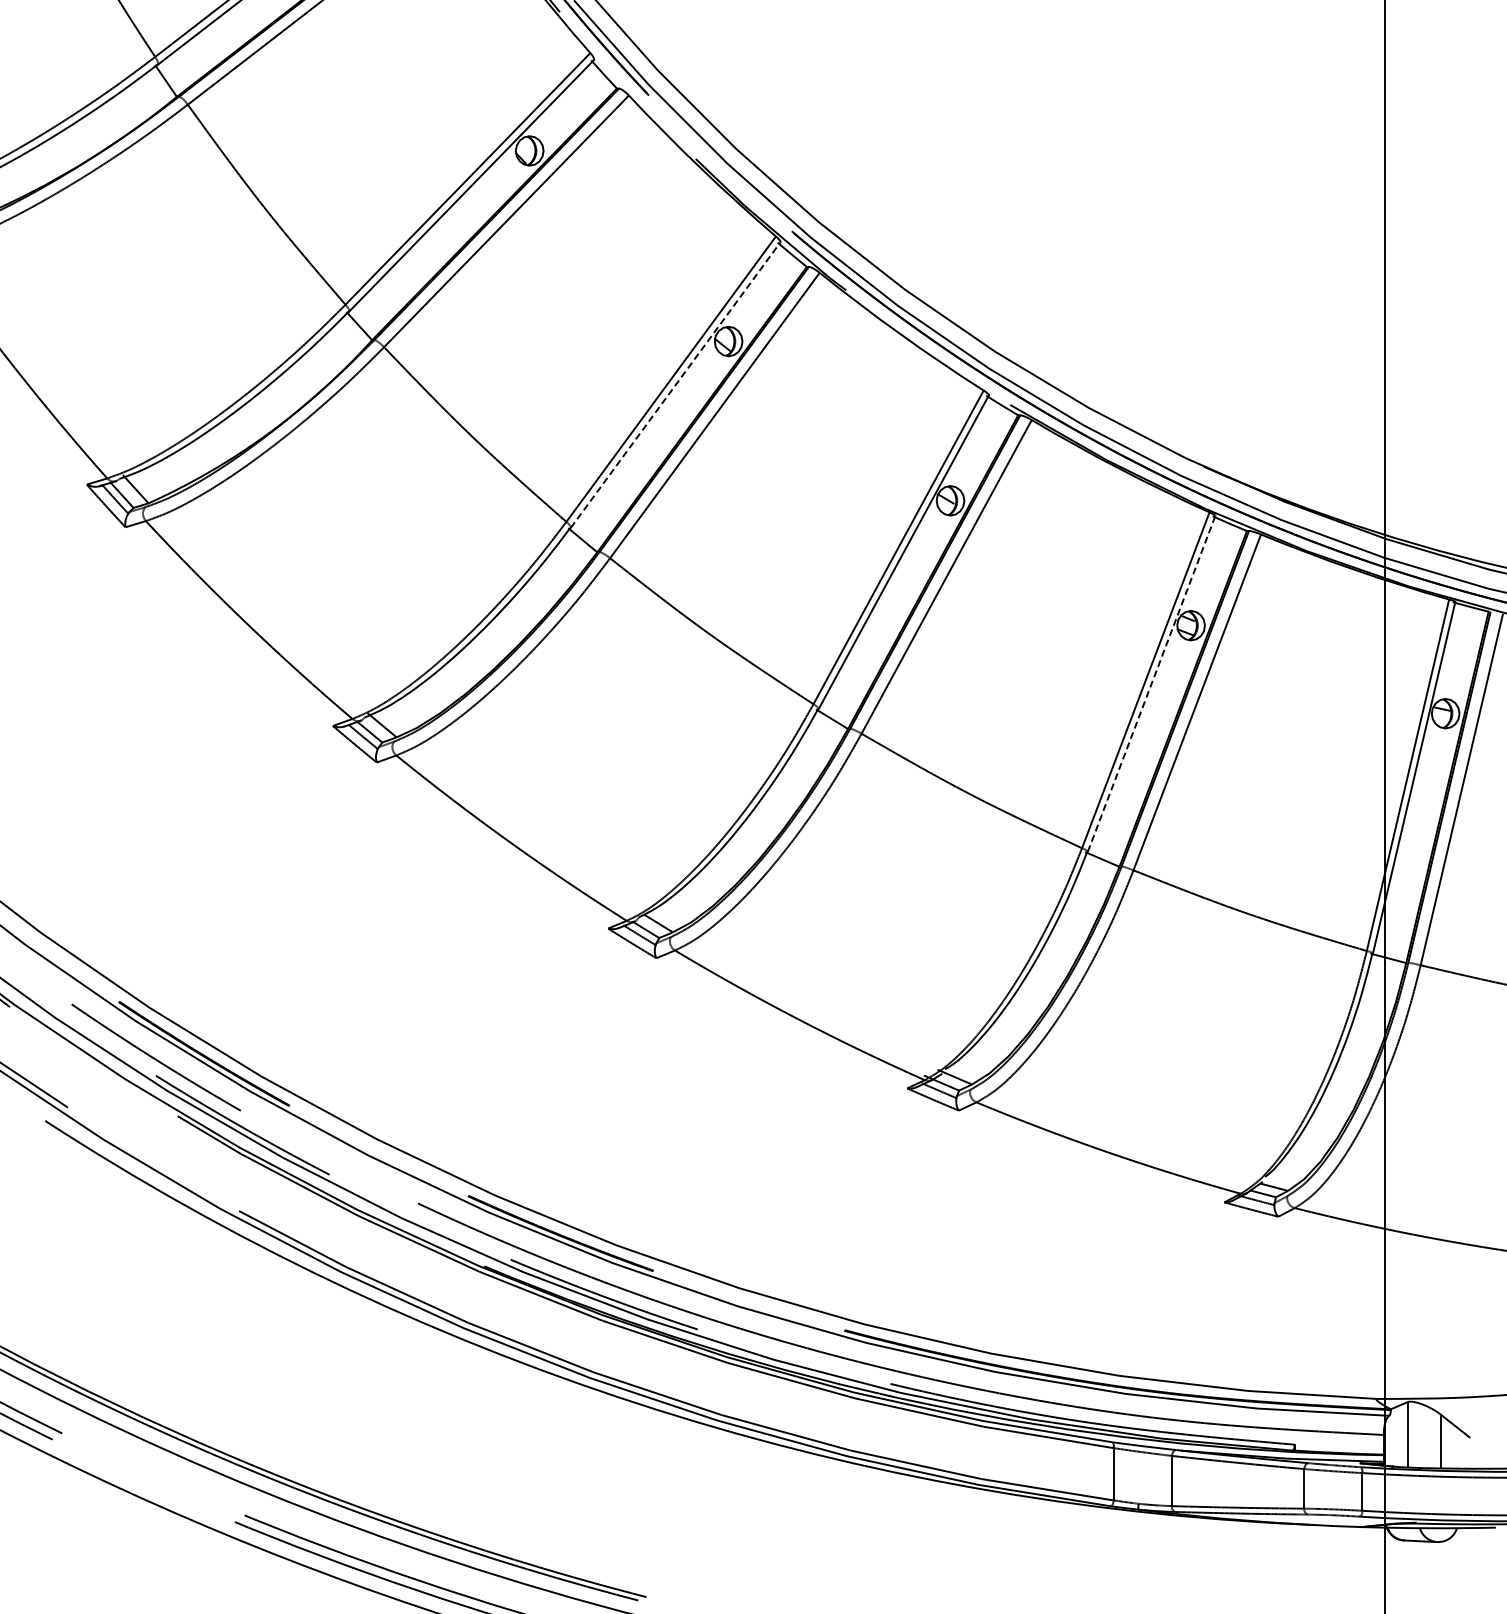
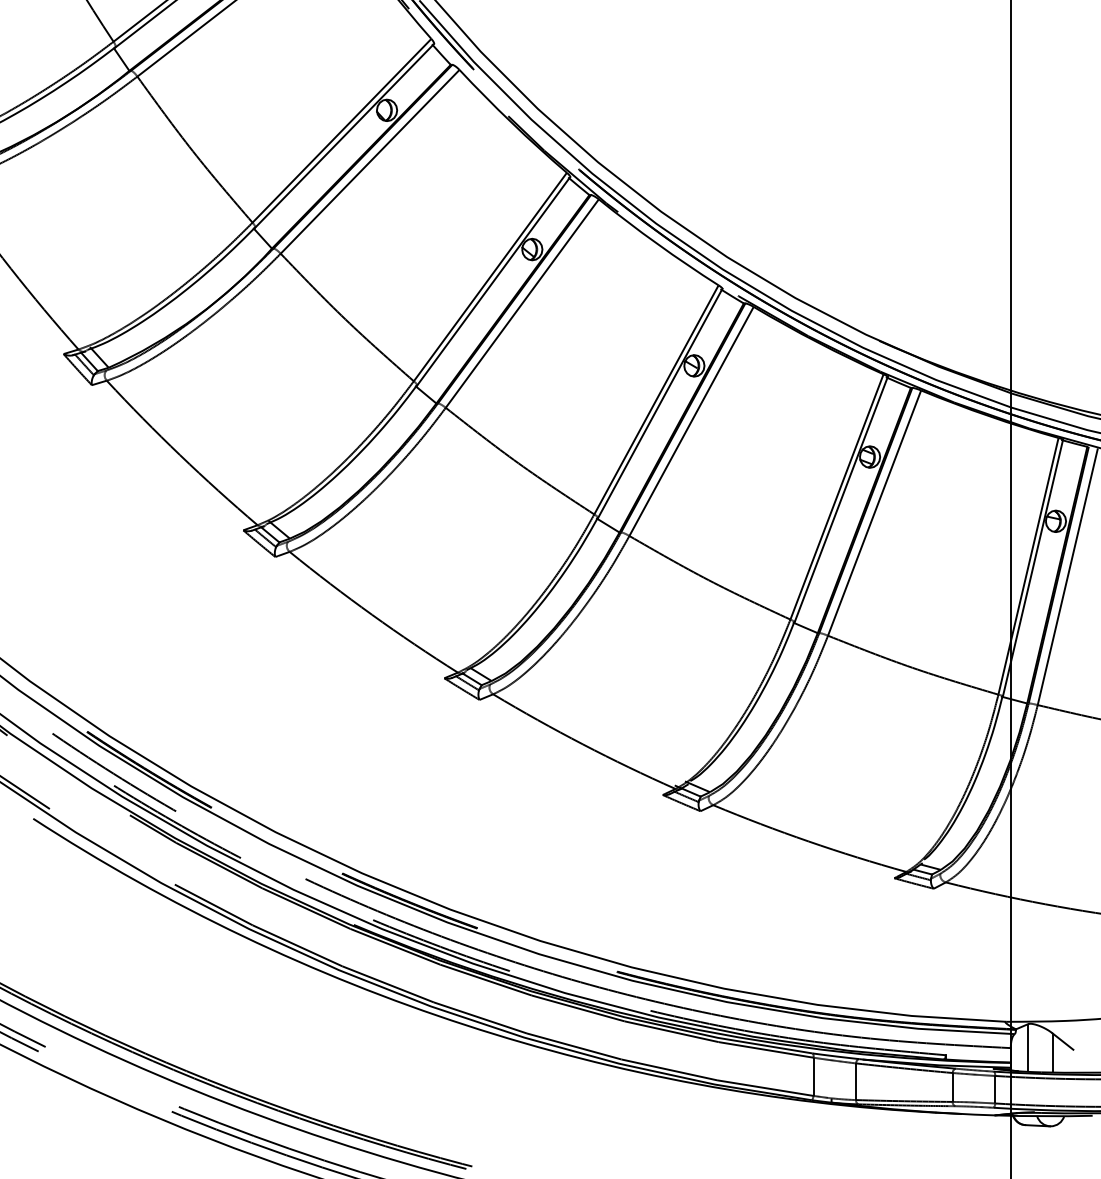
line: (675, 384) -> (493, 280), dashed -> solid
line: (1151, 683) -> (841, 499), dashed -> solid

